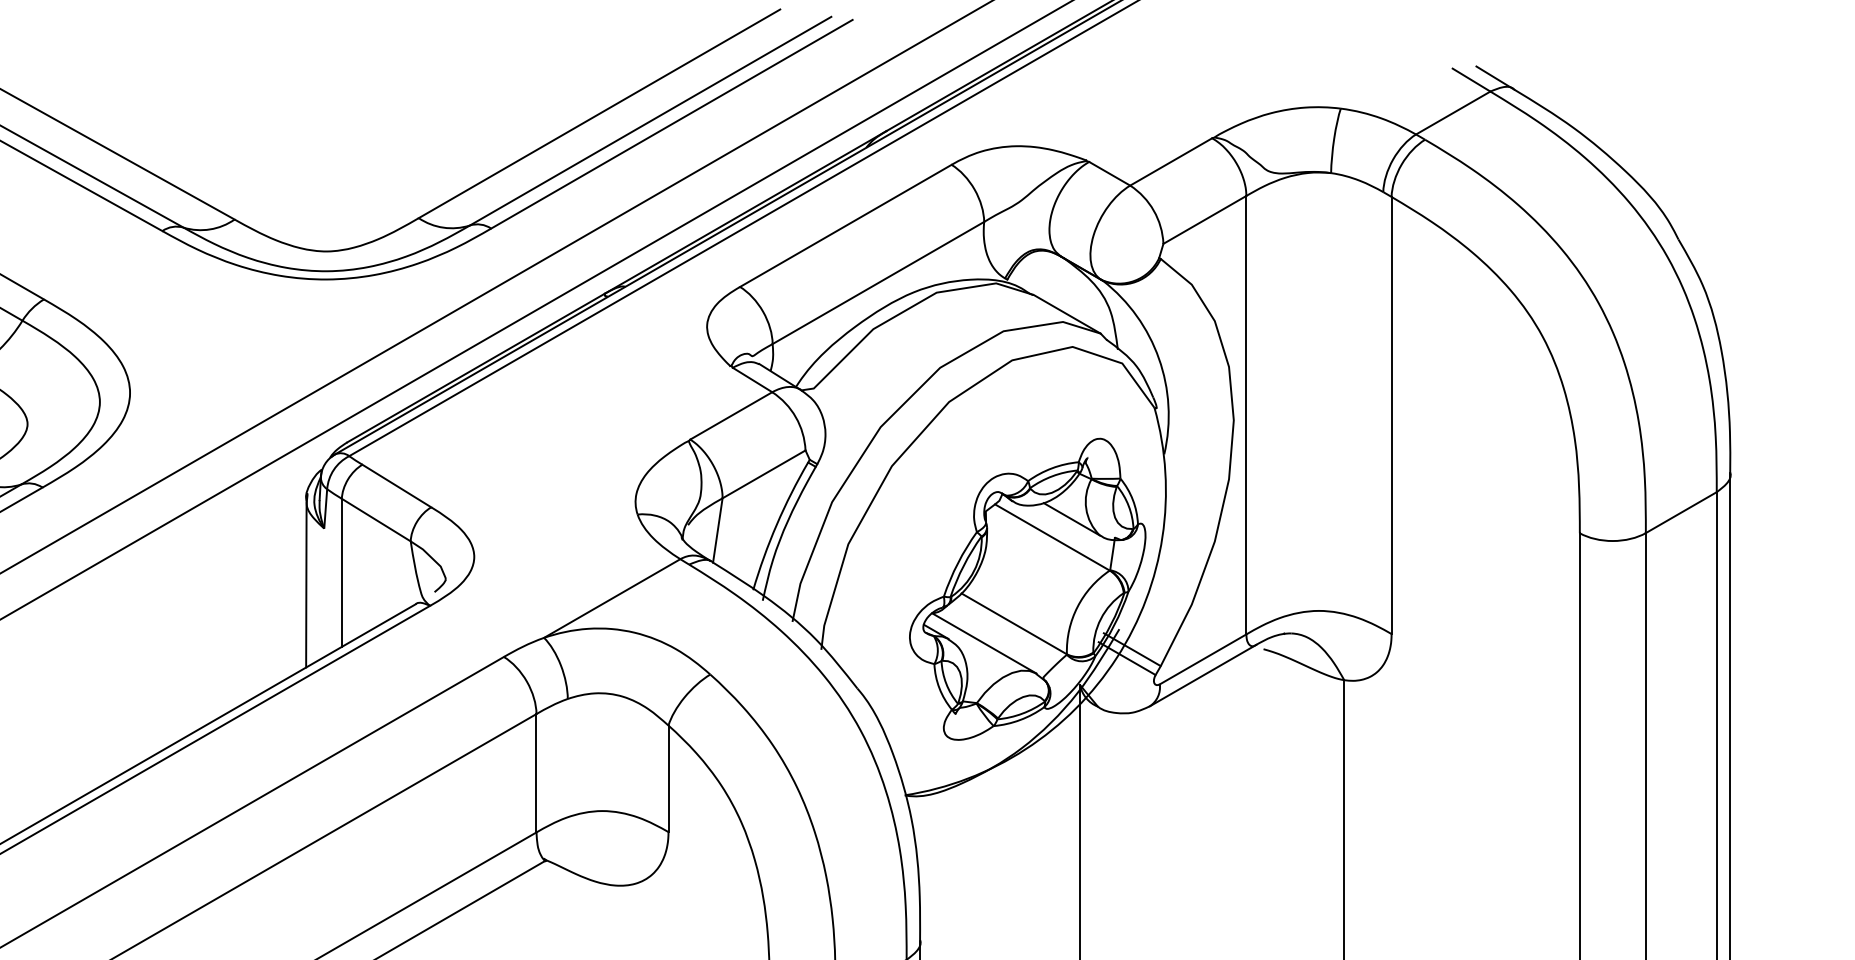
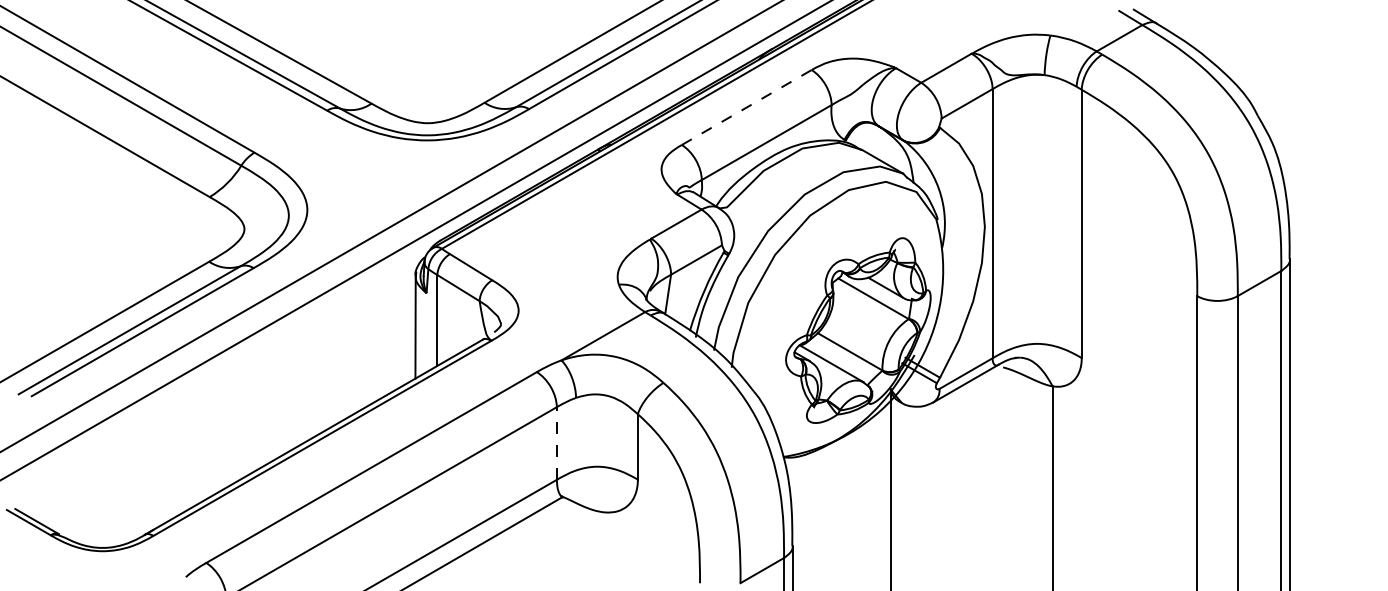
line: (845, 225) -> (746, 107), solid -> dashed
line: (535, 773) -> (556, 443), solid -> dashed

